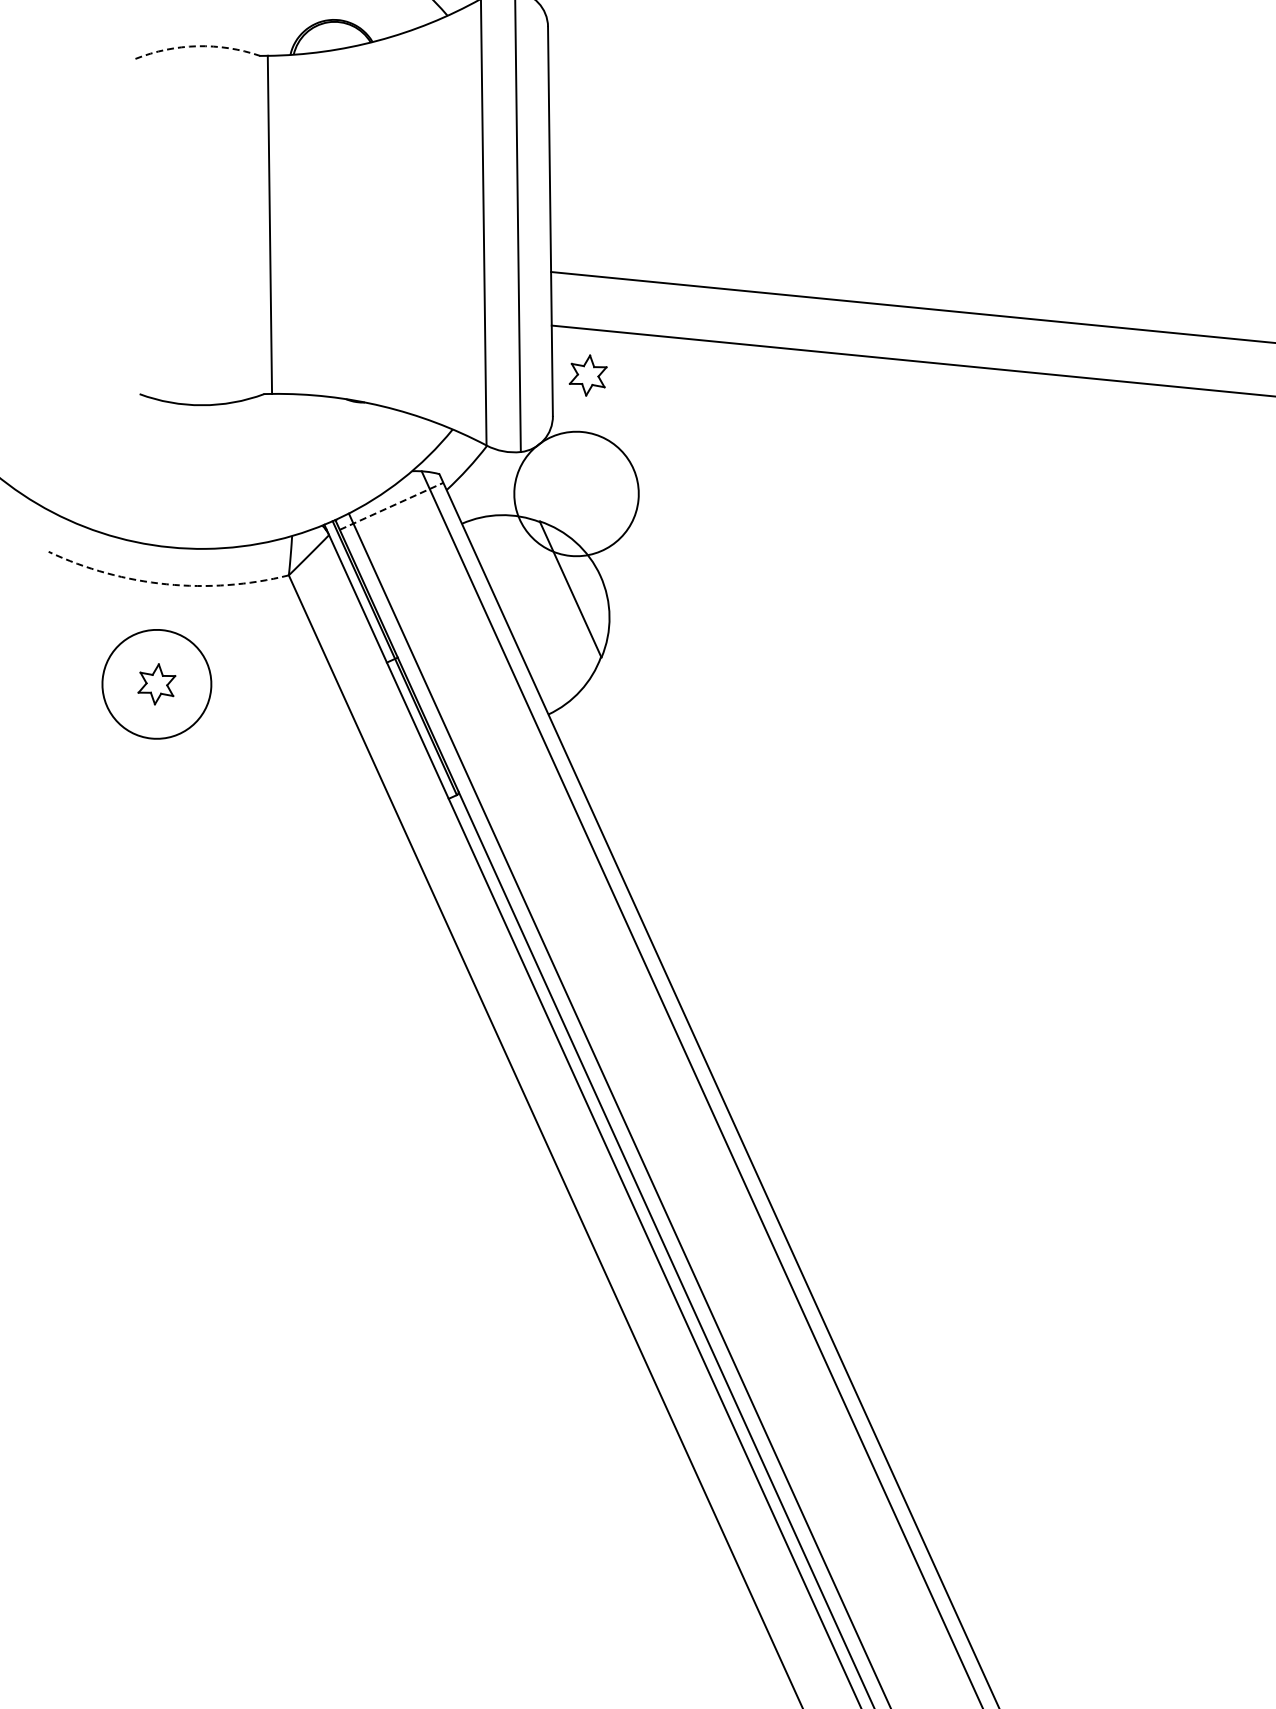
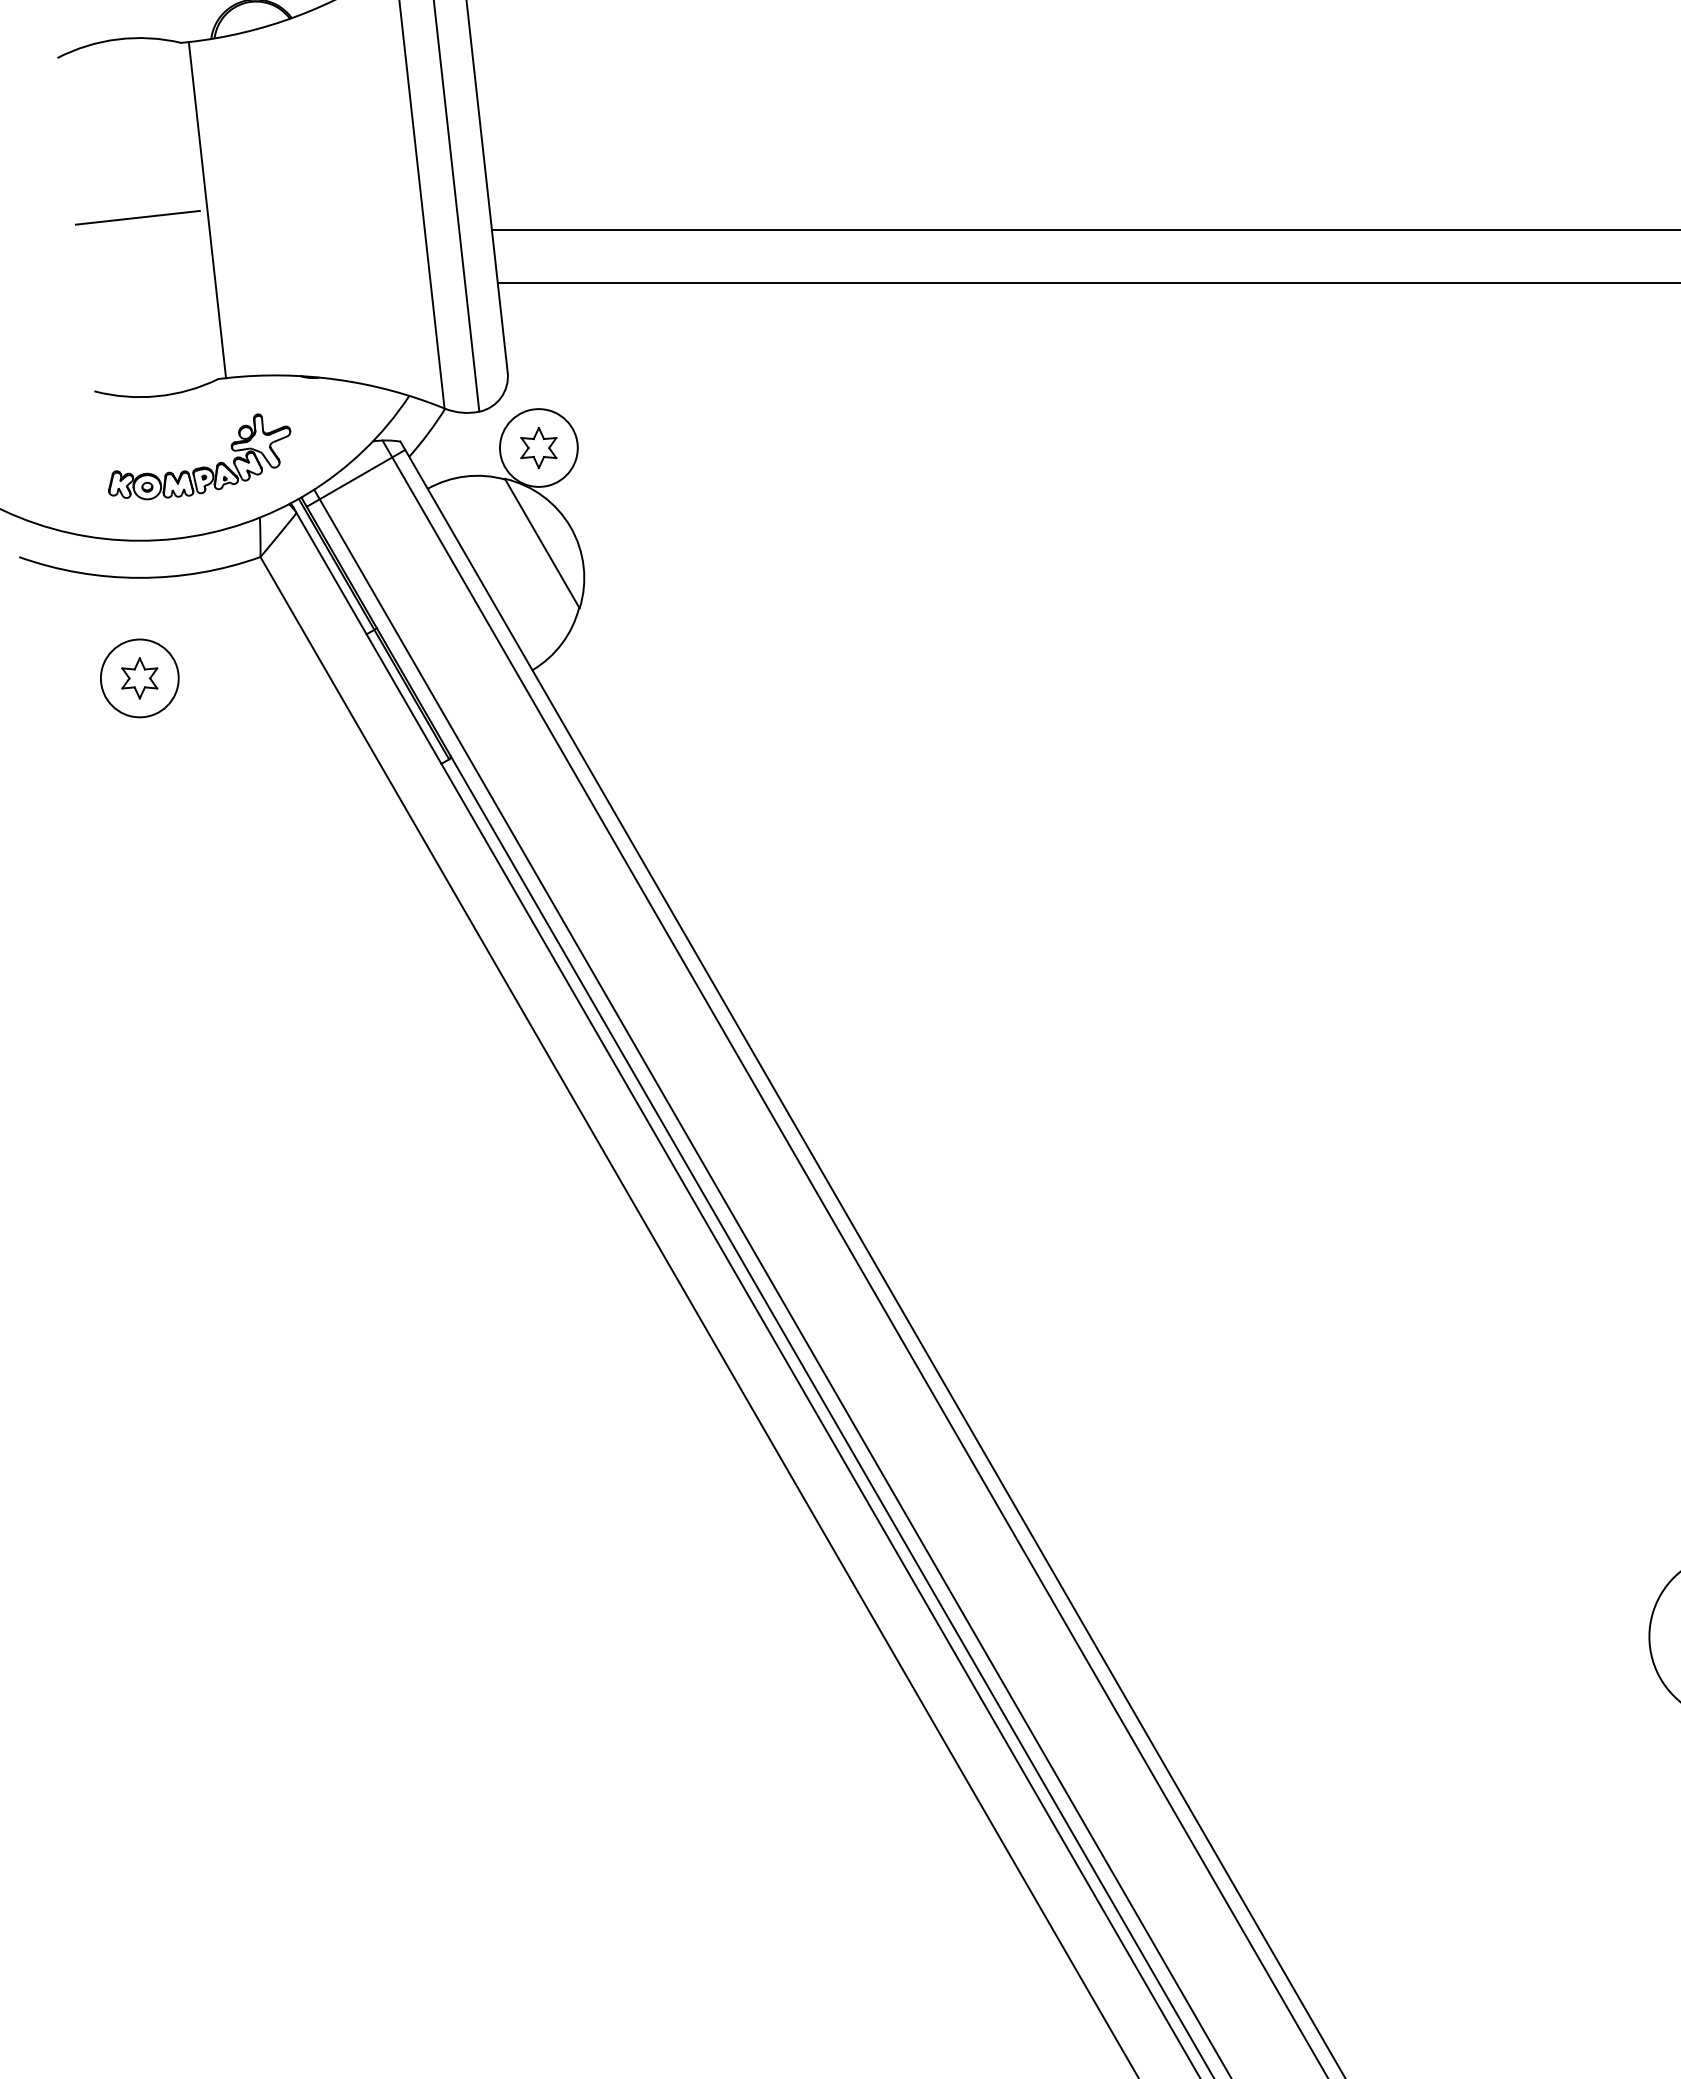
arc: (198, 46) -> (118, 39), dashed -> solid
line: (199, 225) -> (137, 217), added
part: (587, 375) -> (538, 447), moved
part: (239, 479) -> (202, 466), added
circle: (576, 493) -> (538, 447), size x0.62
line: (392, 506) -> (356, 478), dashed -> solid
arc: (166, 583) -> (139, 577), dashed -> solid
circle: (156, 684) -> (139, 678), size x0.71

